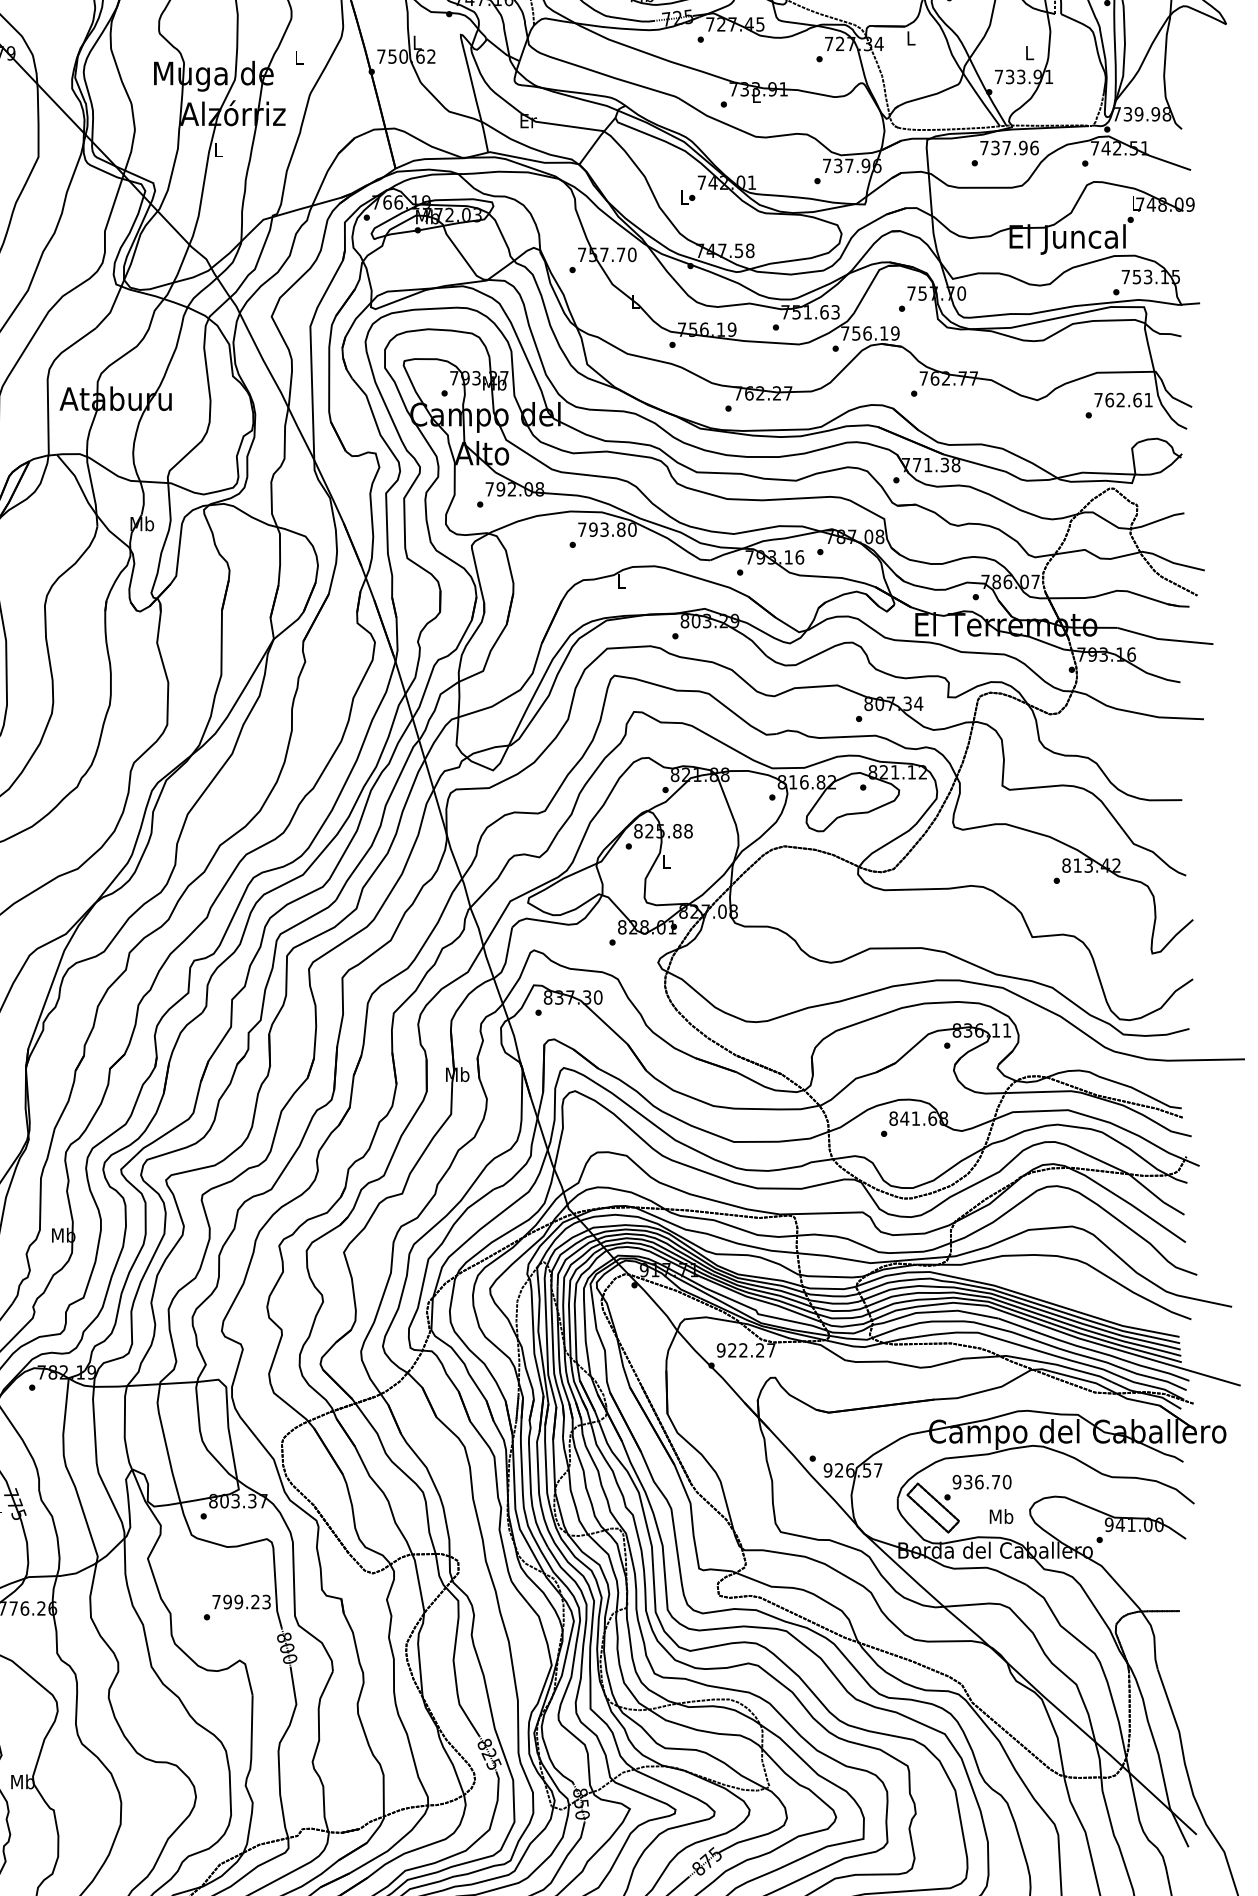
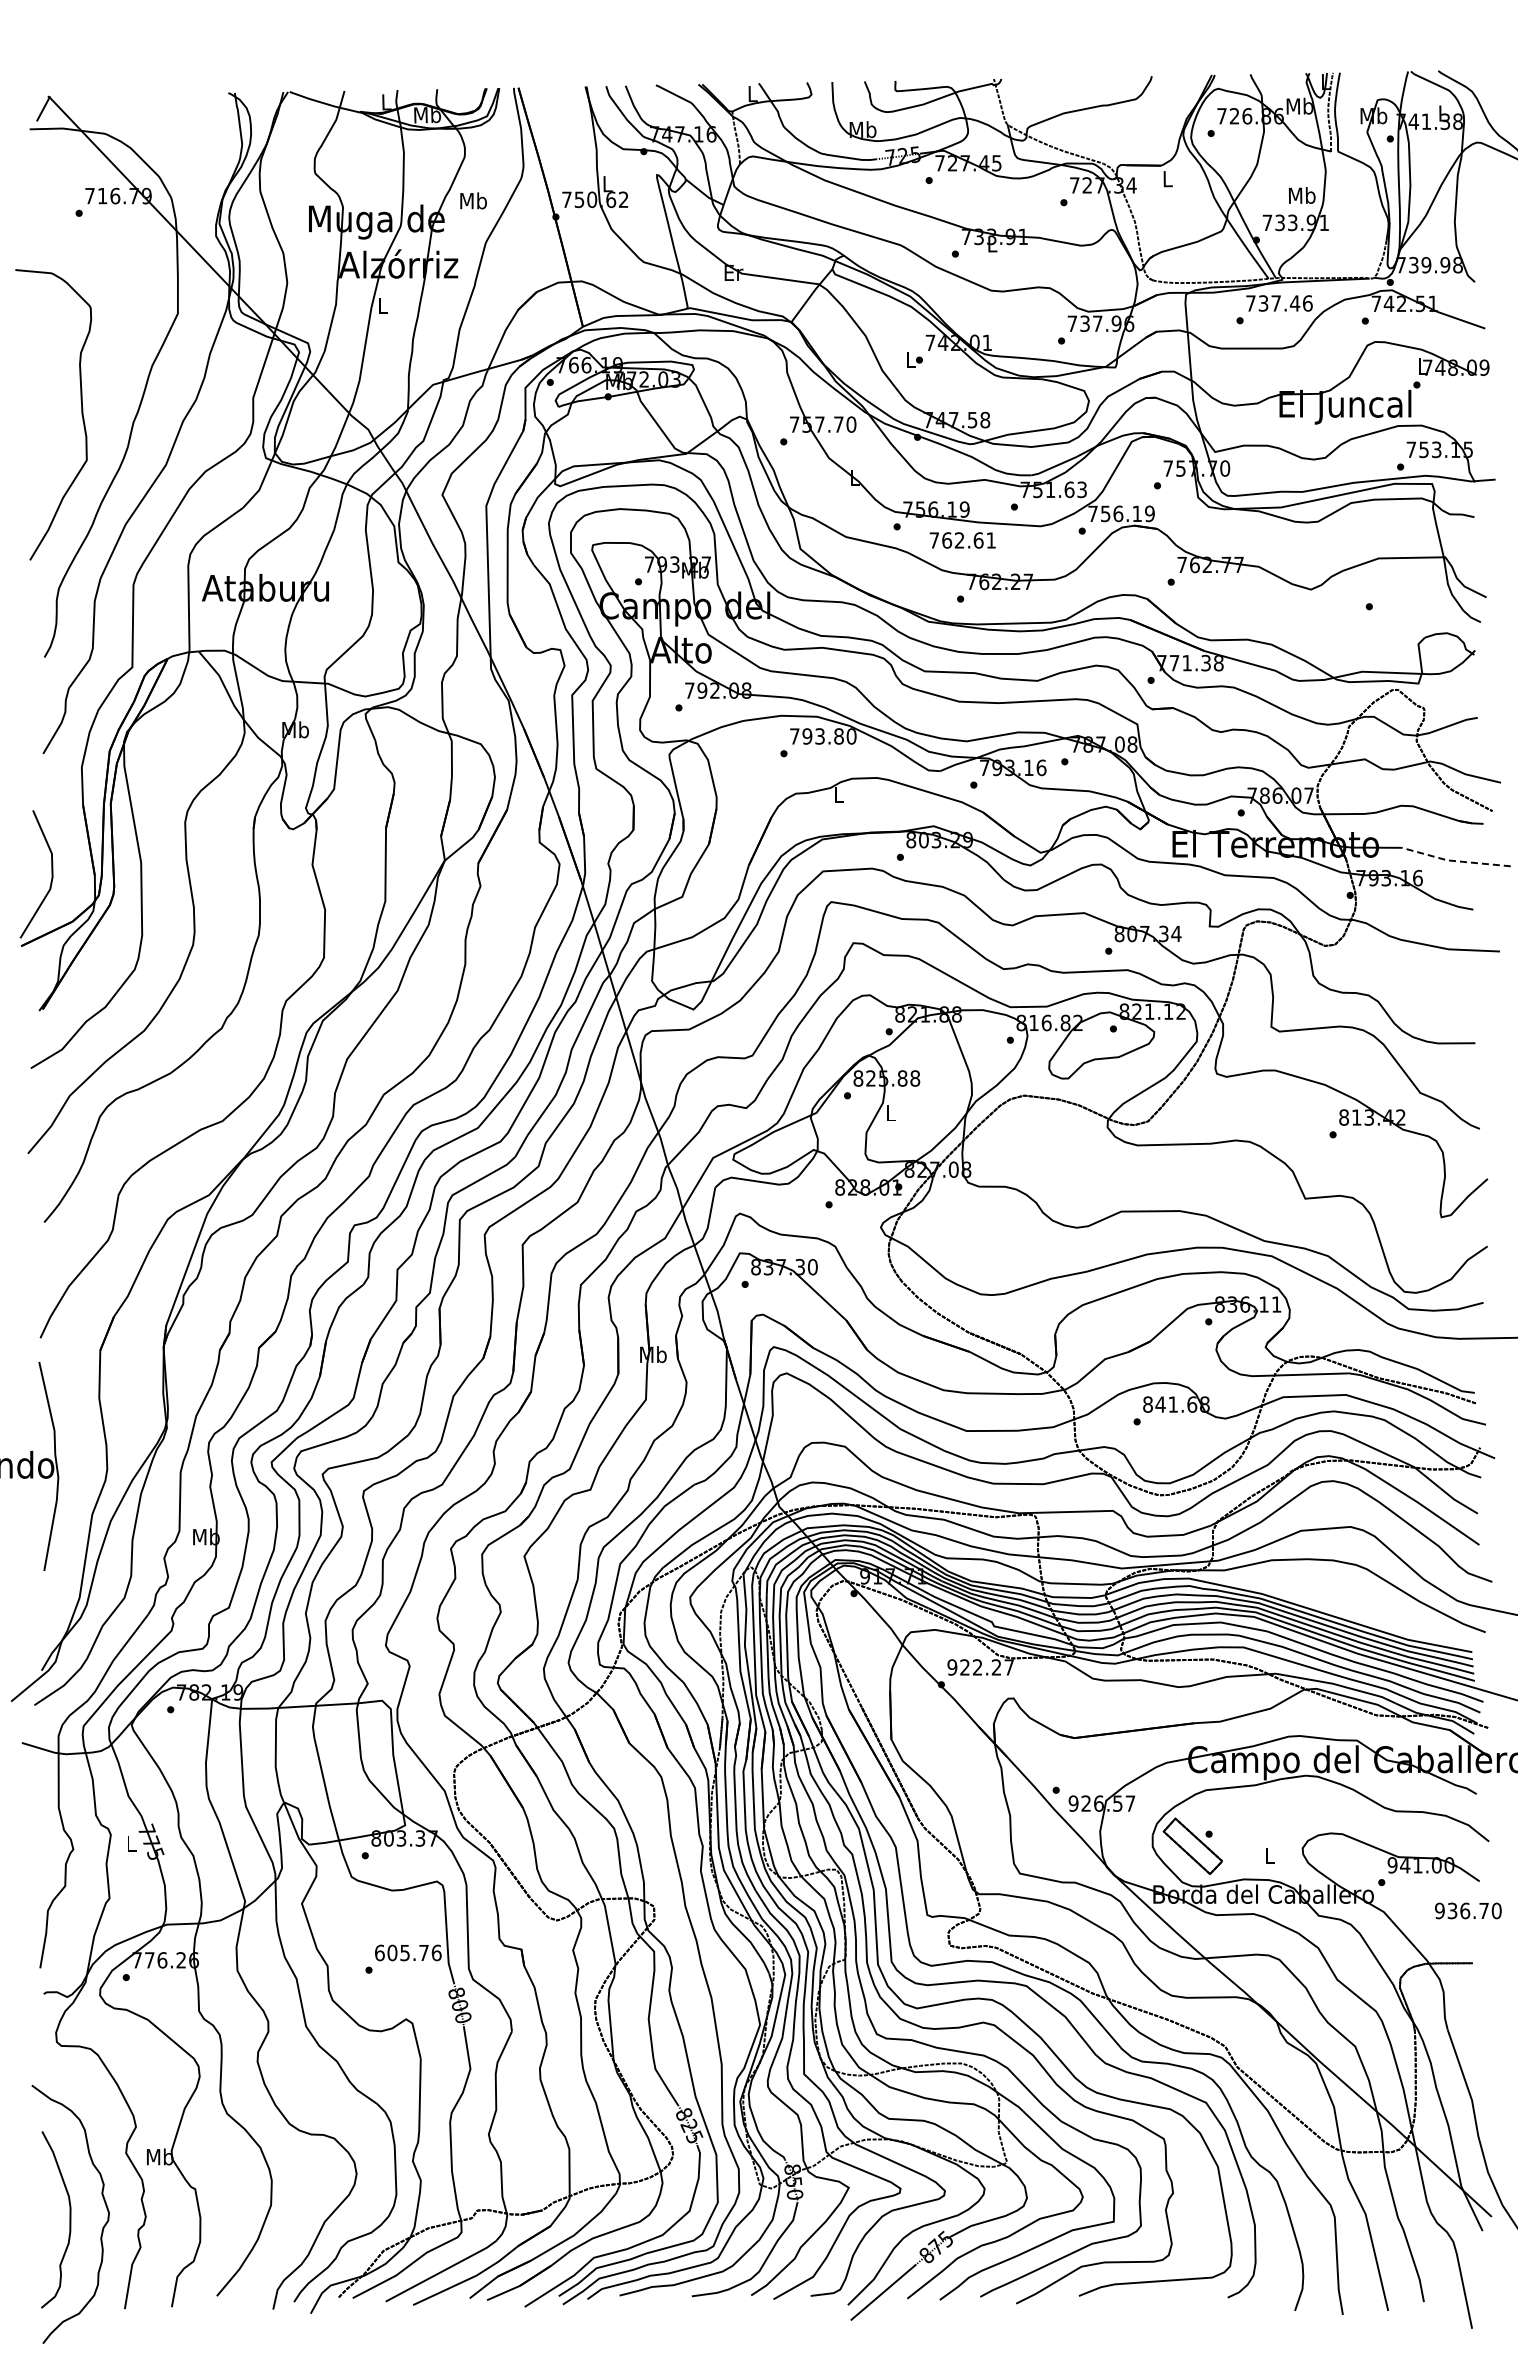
text: (1028, 52) -> (1301, 195), L -> Mb
text: (299, 57) -> (473, 200), L -> Mb
text: (1022, 148) -> (1294, 303), 737.96 -> 737.46
text: (1123, 400) -> (962, 540), moved
line: (1163, 639) -> (1454, 861), solid -> dashed
text: (982, 1481) -> (1468, 1910), moved
text: (1001, 1516) -> (1270, 1855), Mb -> L
text: (241, 1601) -> (408, 1952), 799.23 -> 605.76

